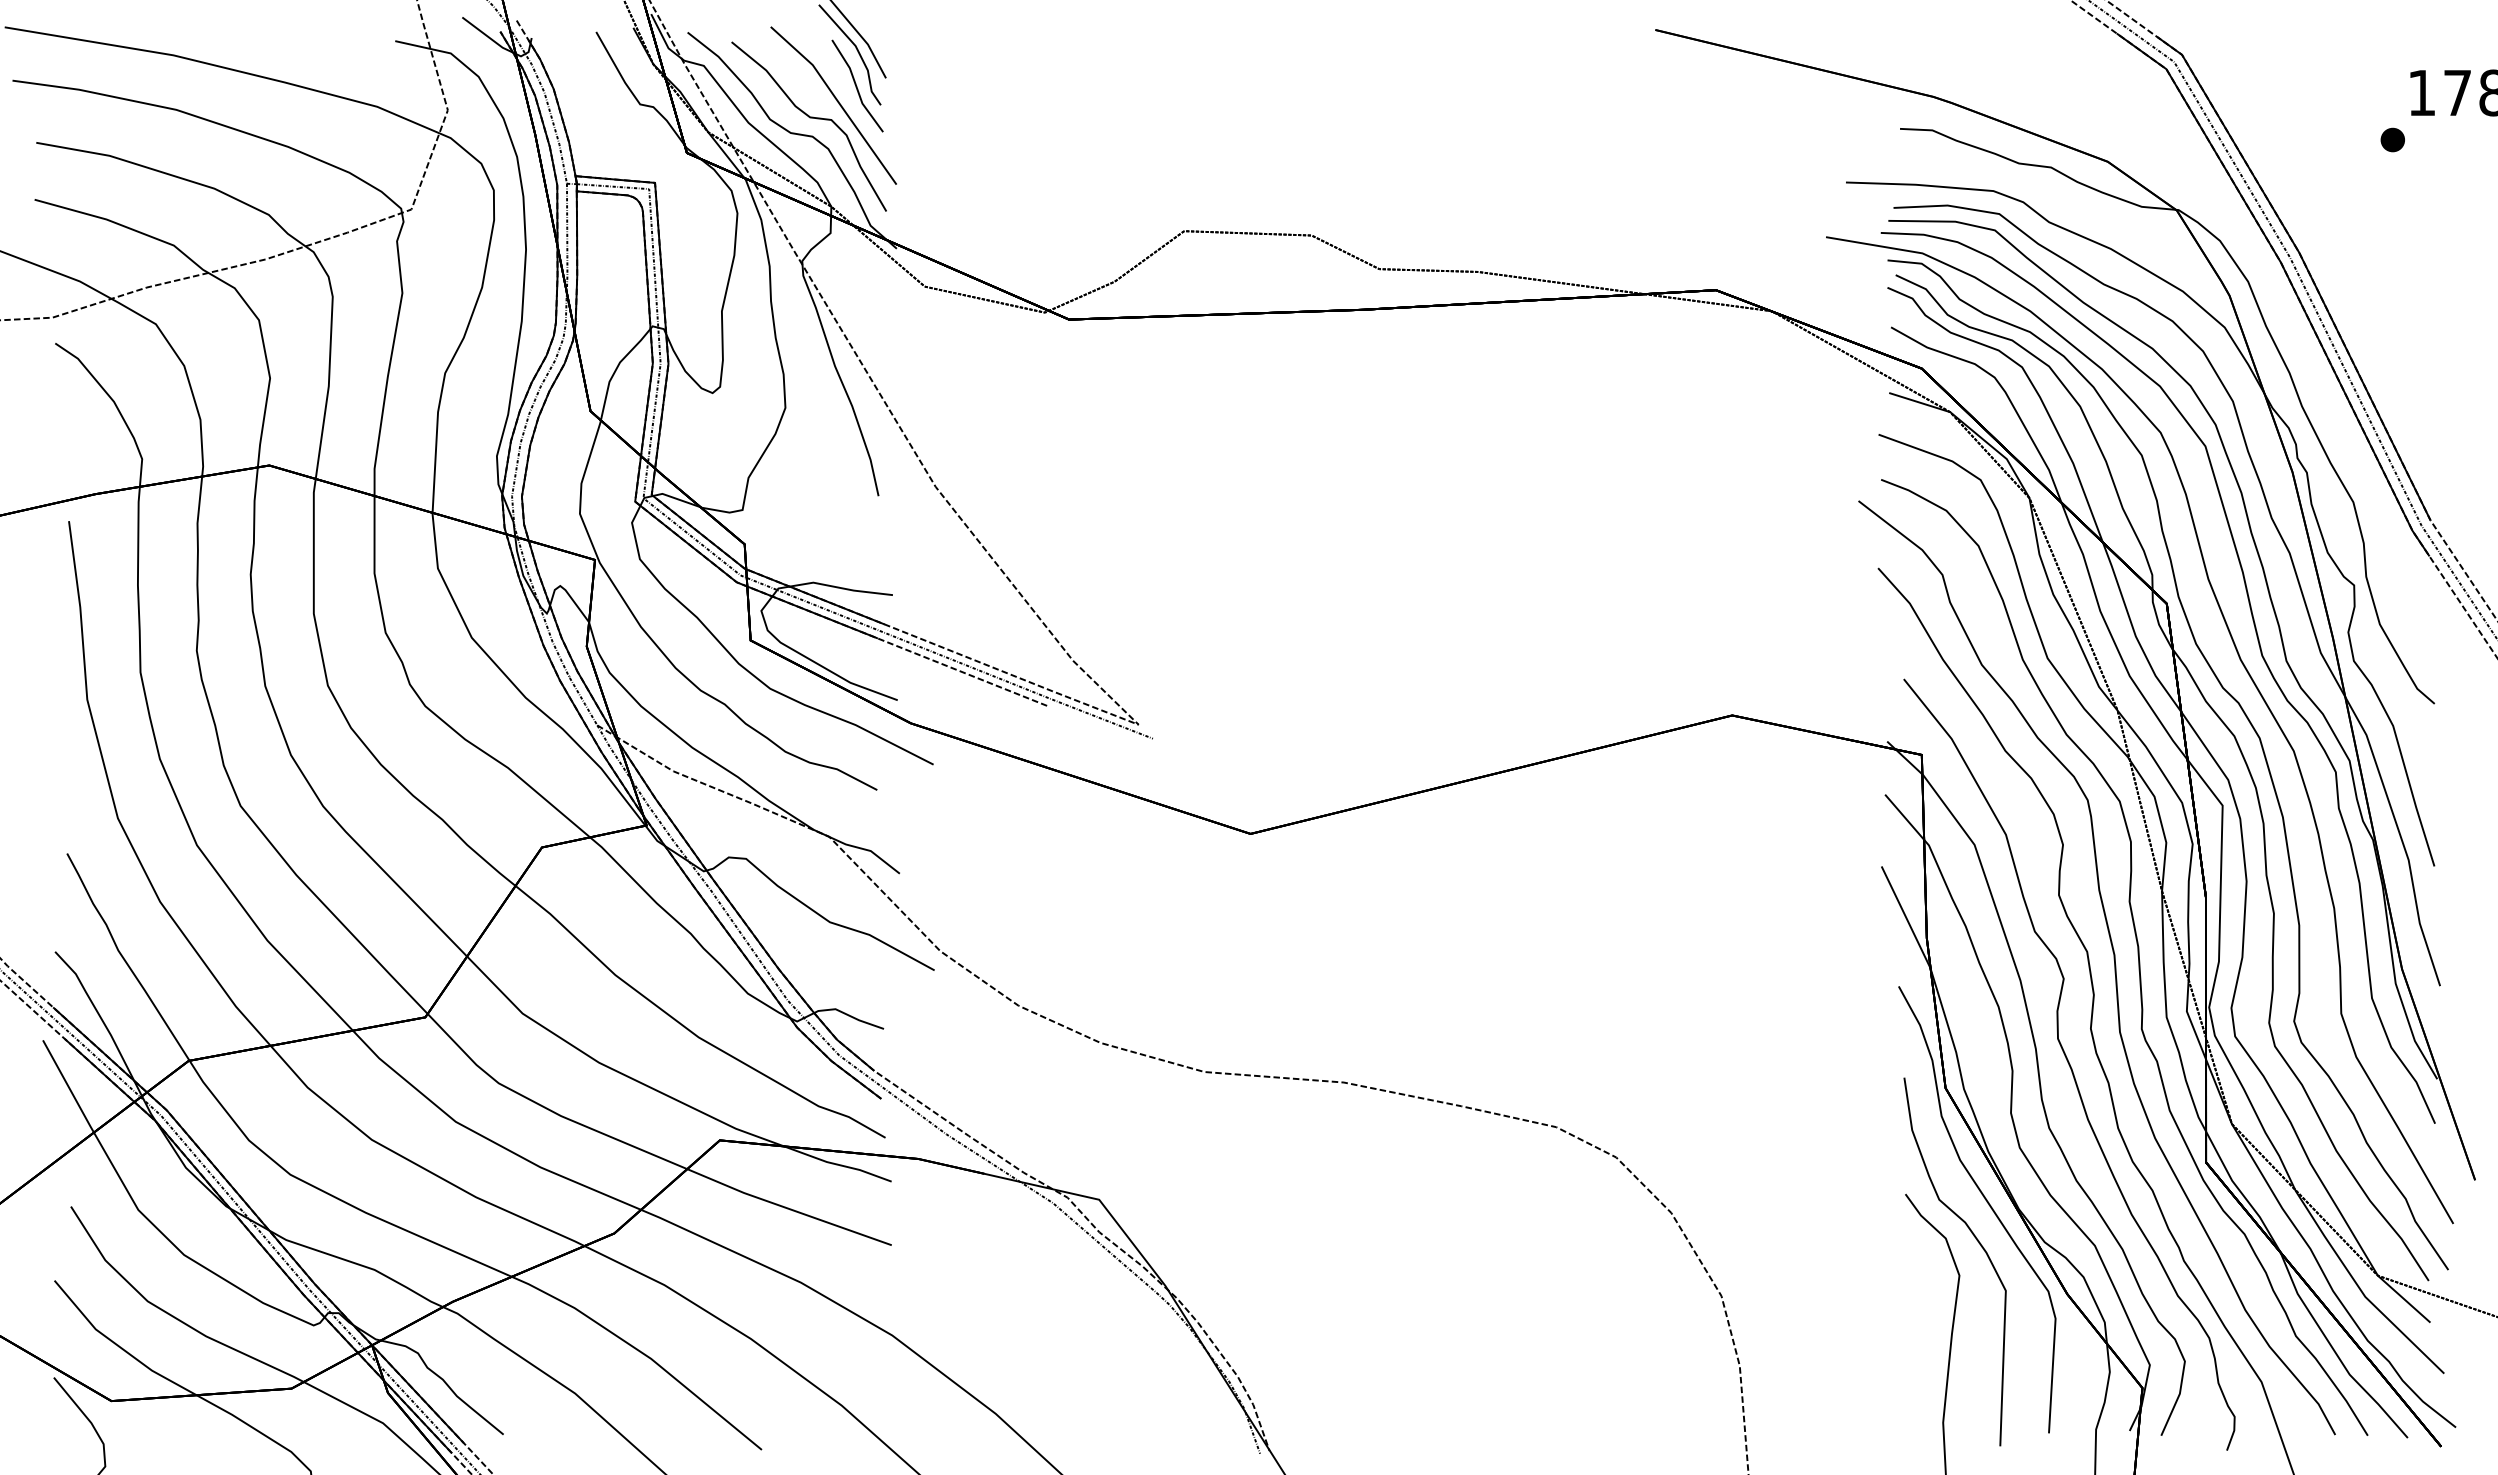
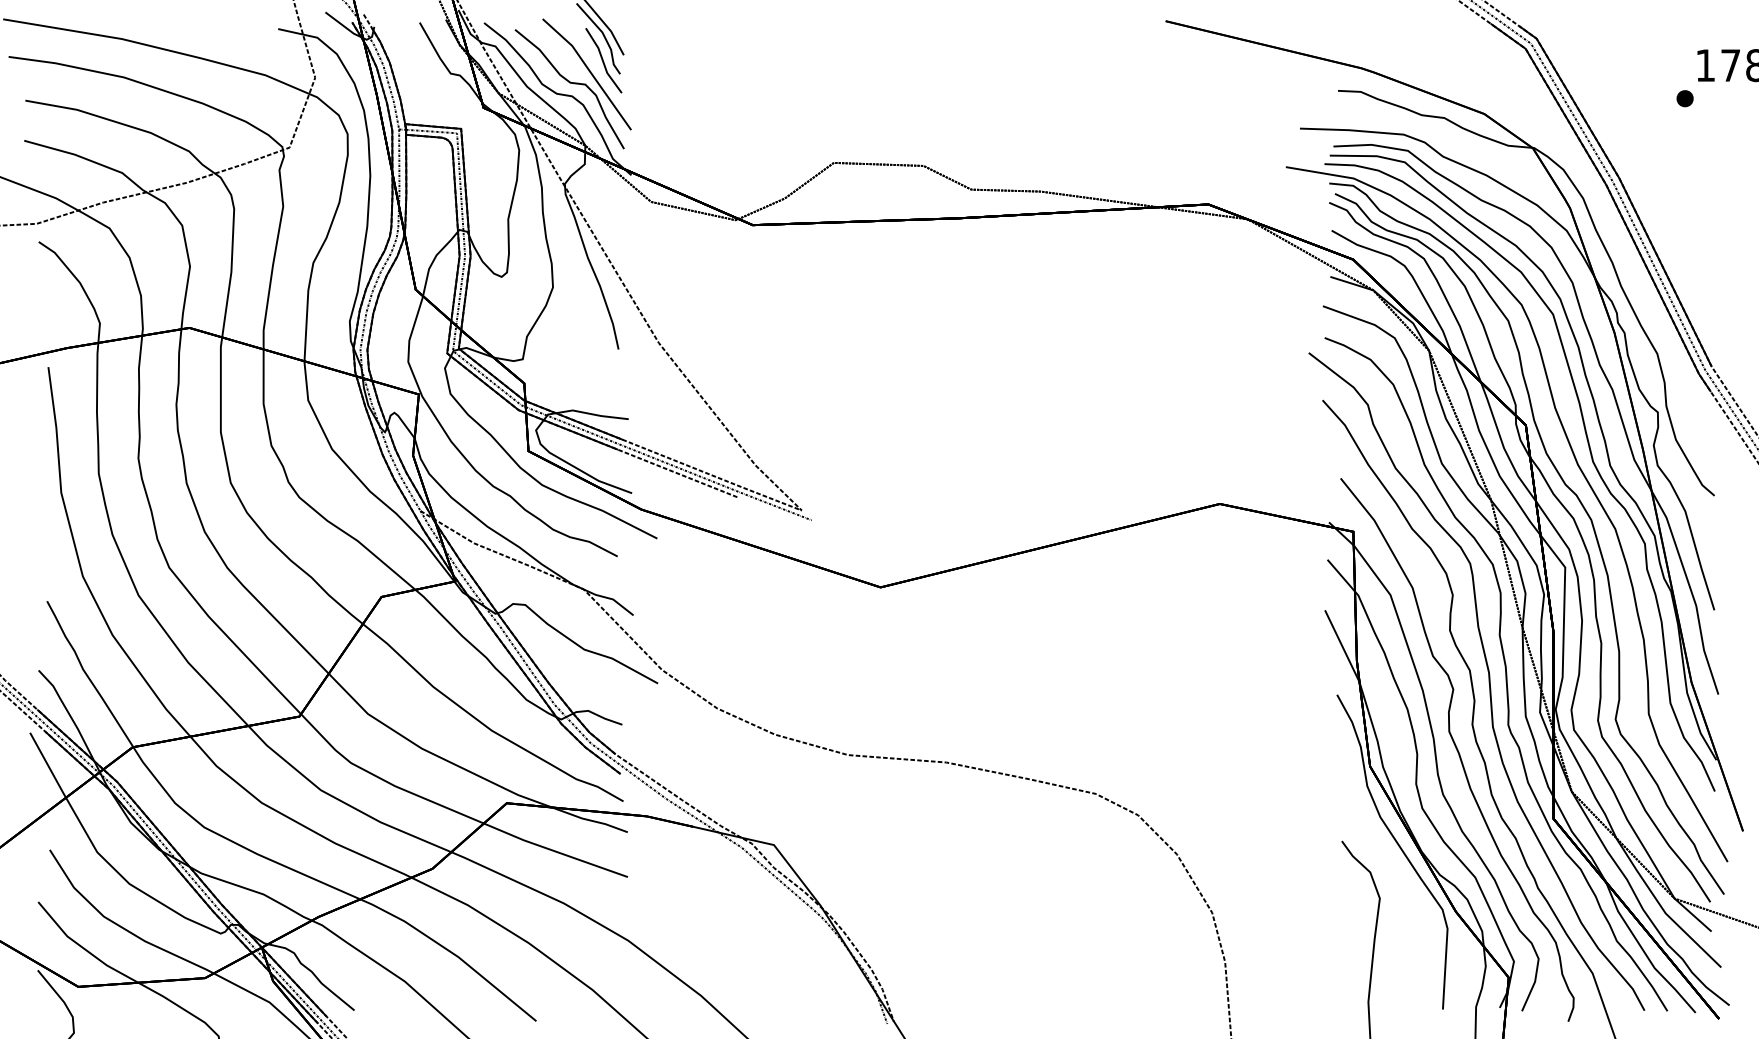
curve: (1978, 1243) -> (1393, 875), removed

